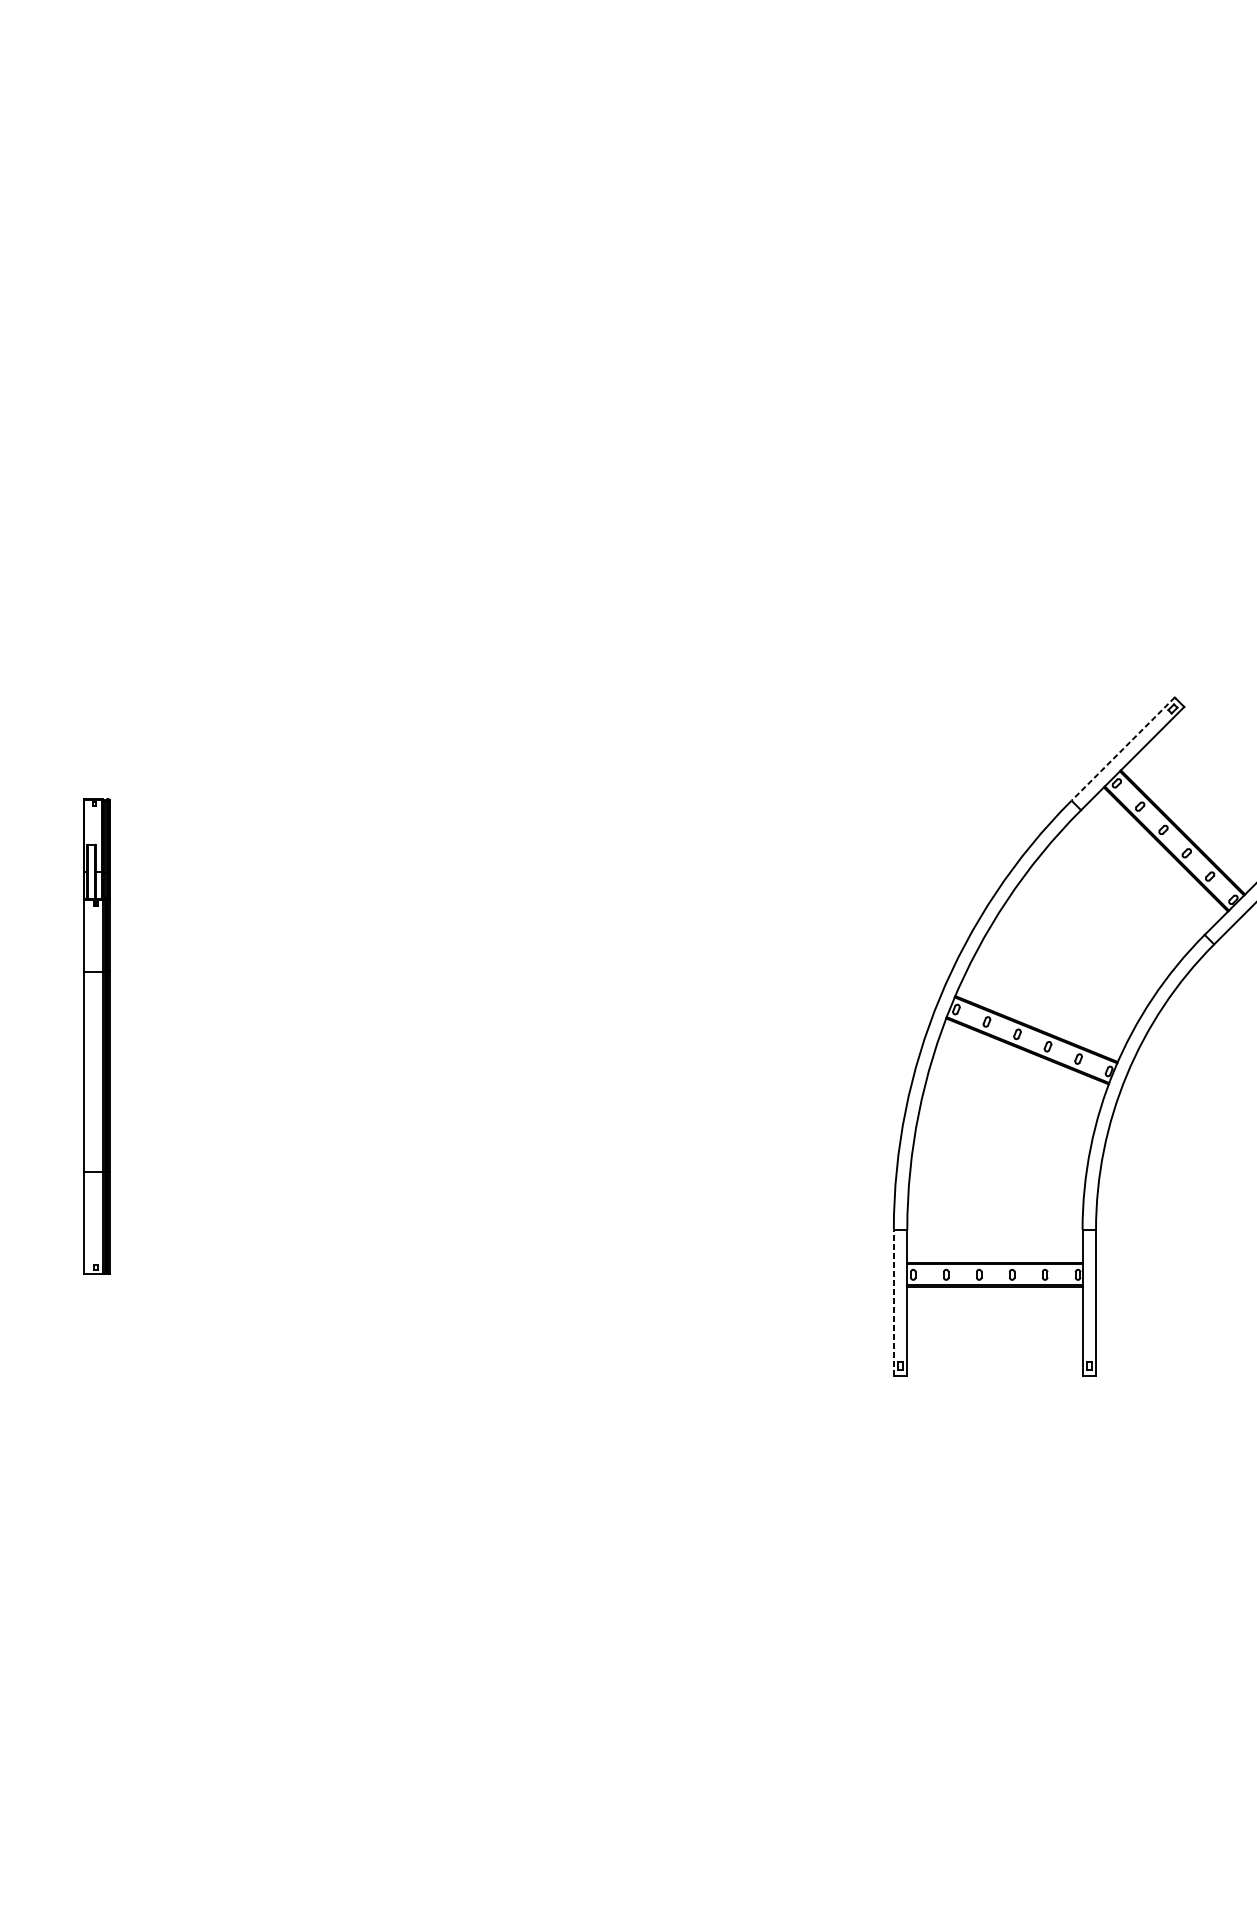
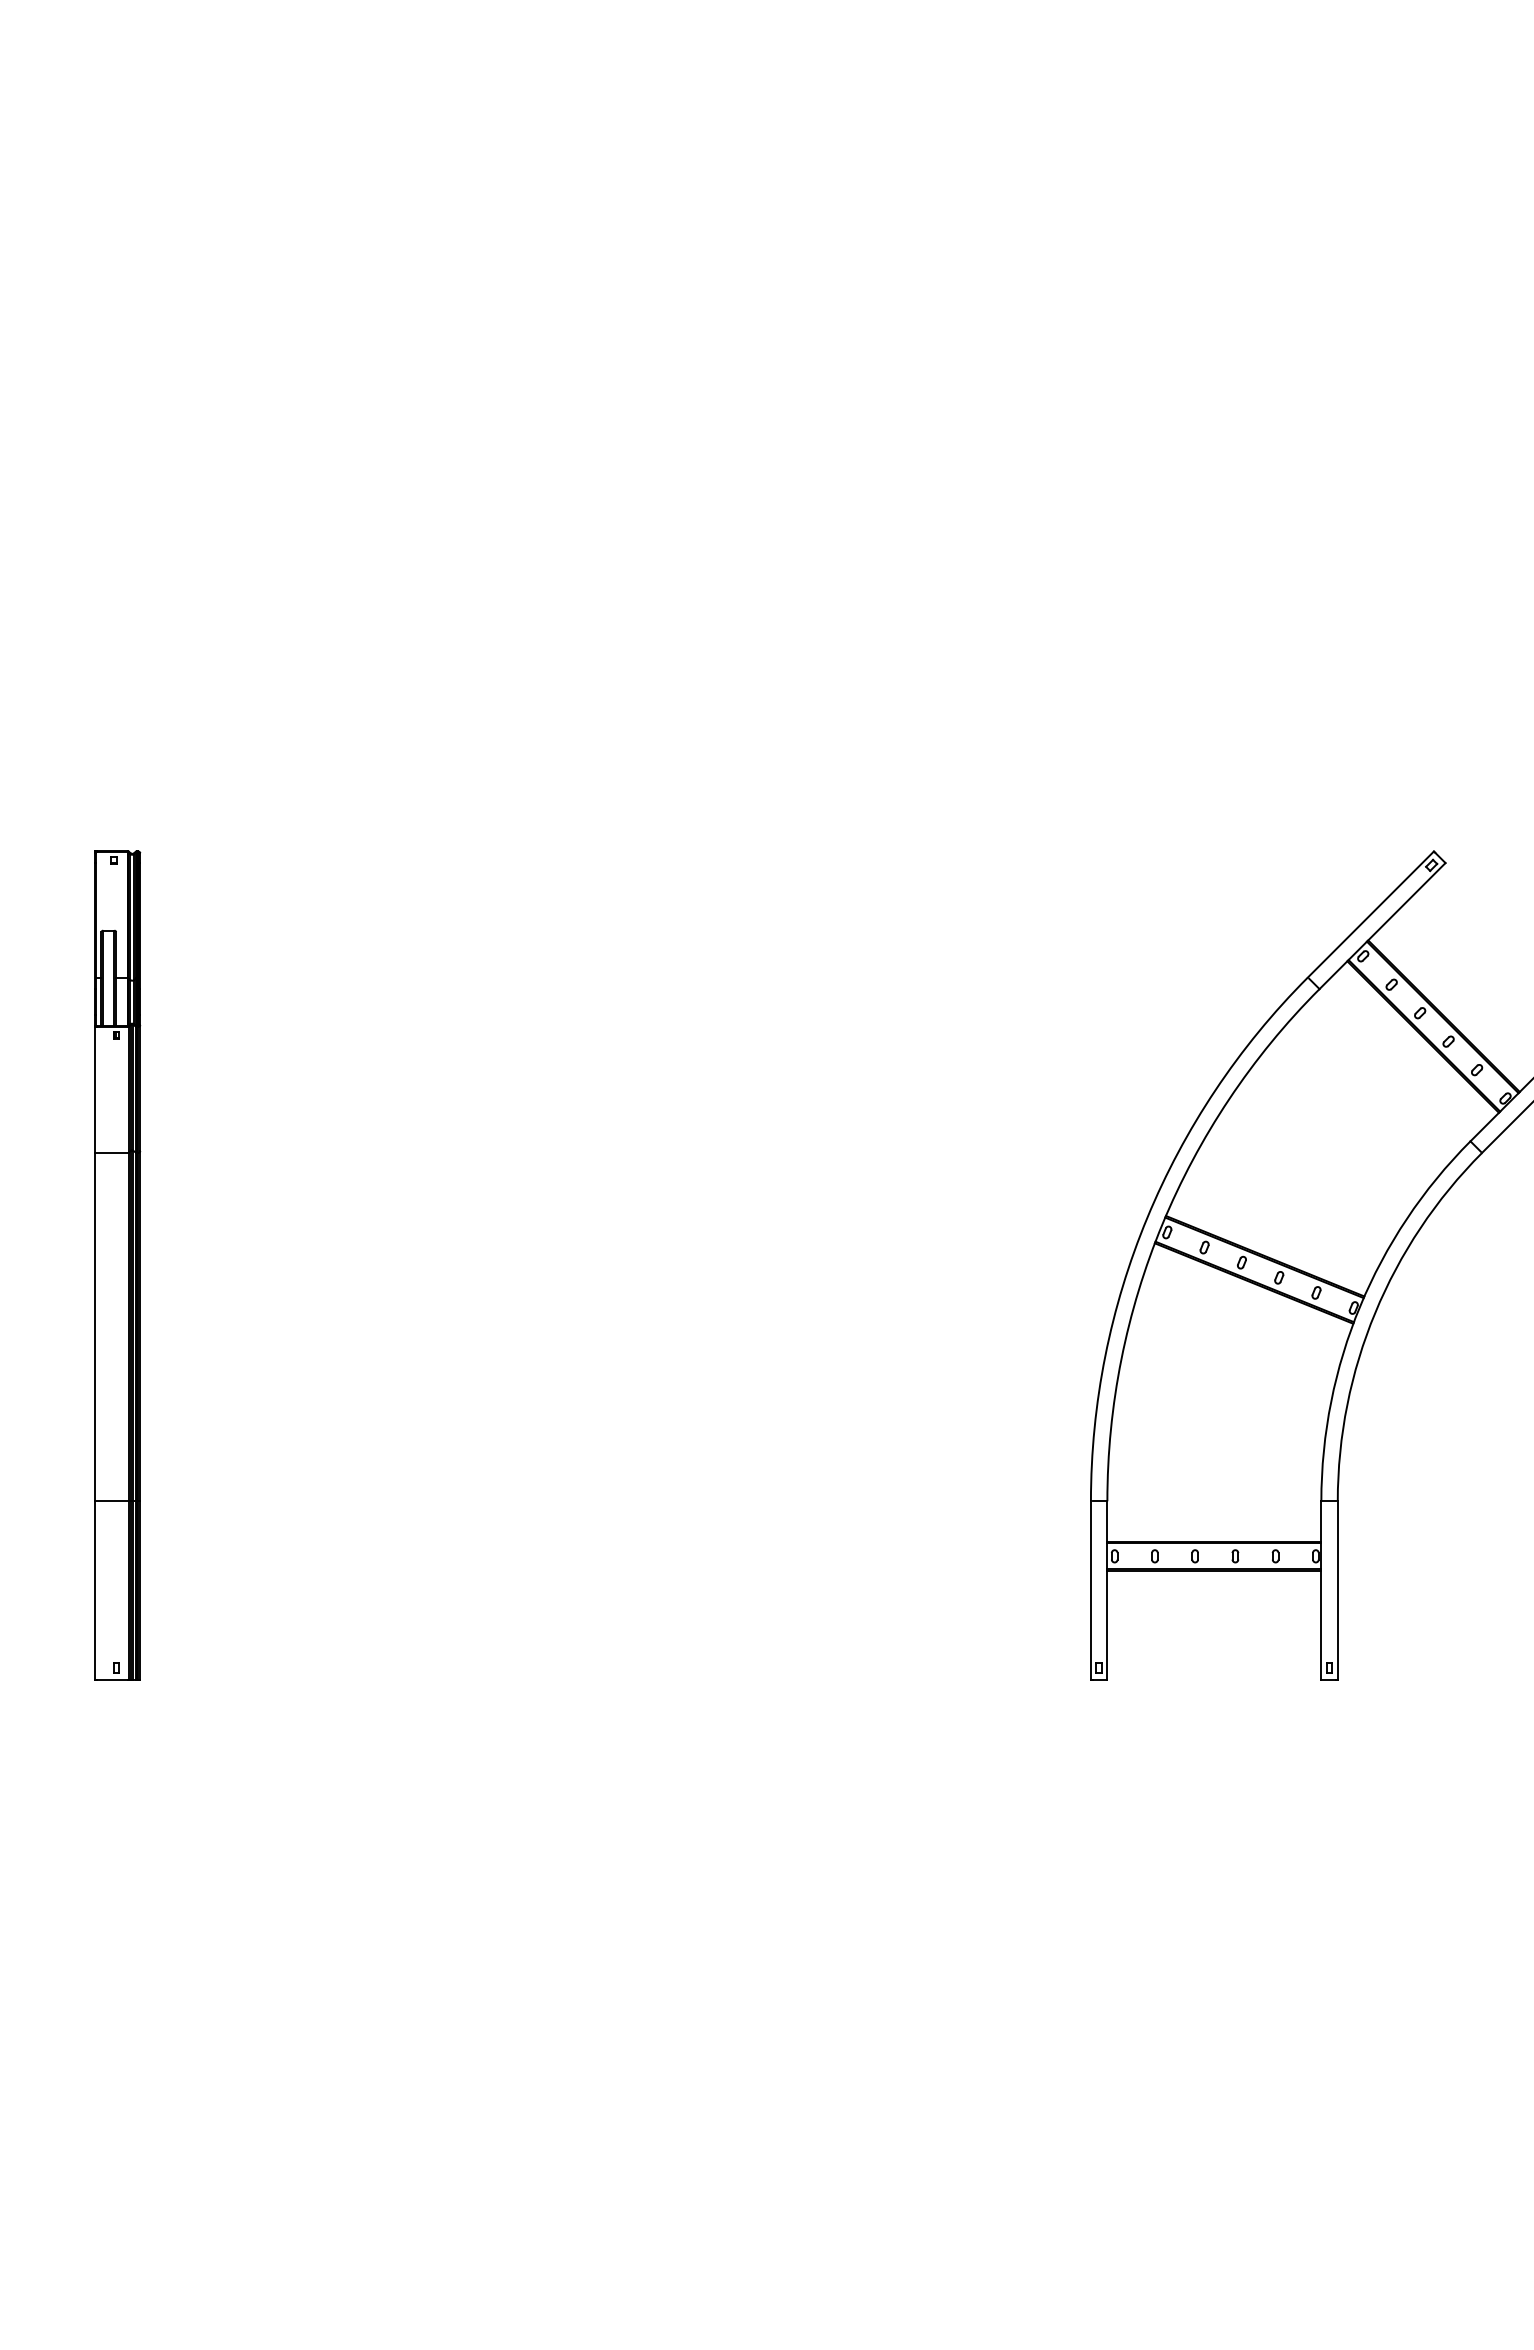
line: (1122, 749) -> (1370, 914), dashed -> solid
part: (96, 1036) -> (117, 1265), size x1.43
line: (893, 1302) -> (1090, 1589), dashed -> solid

